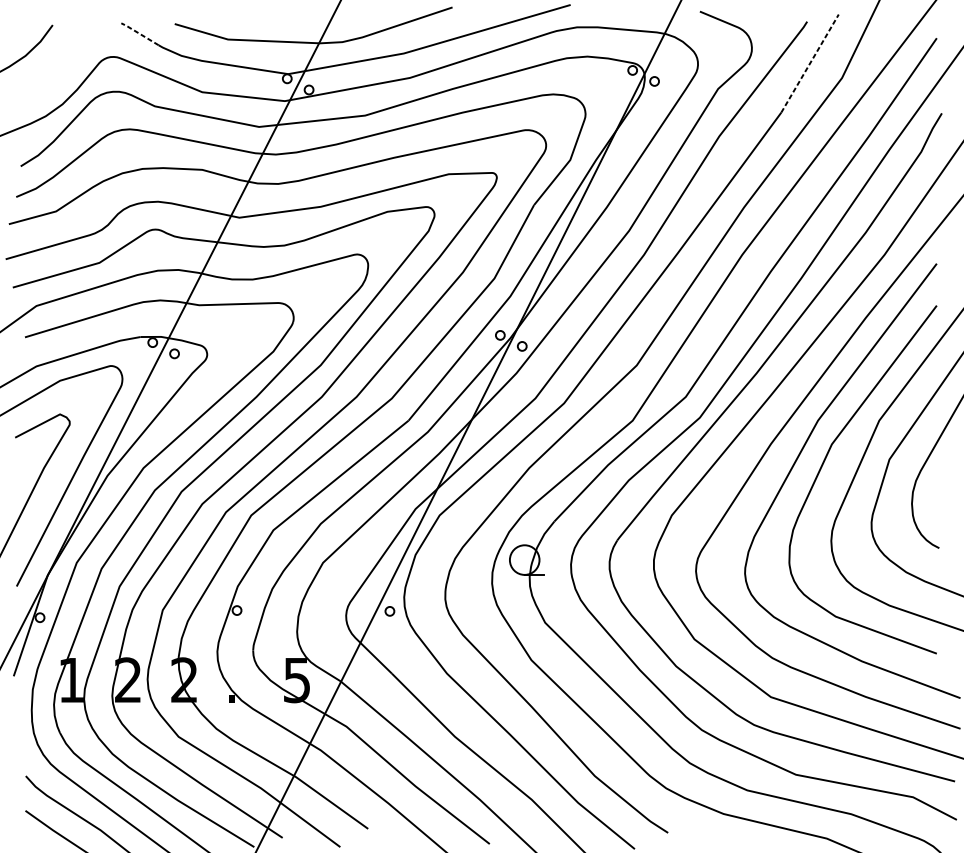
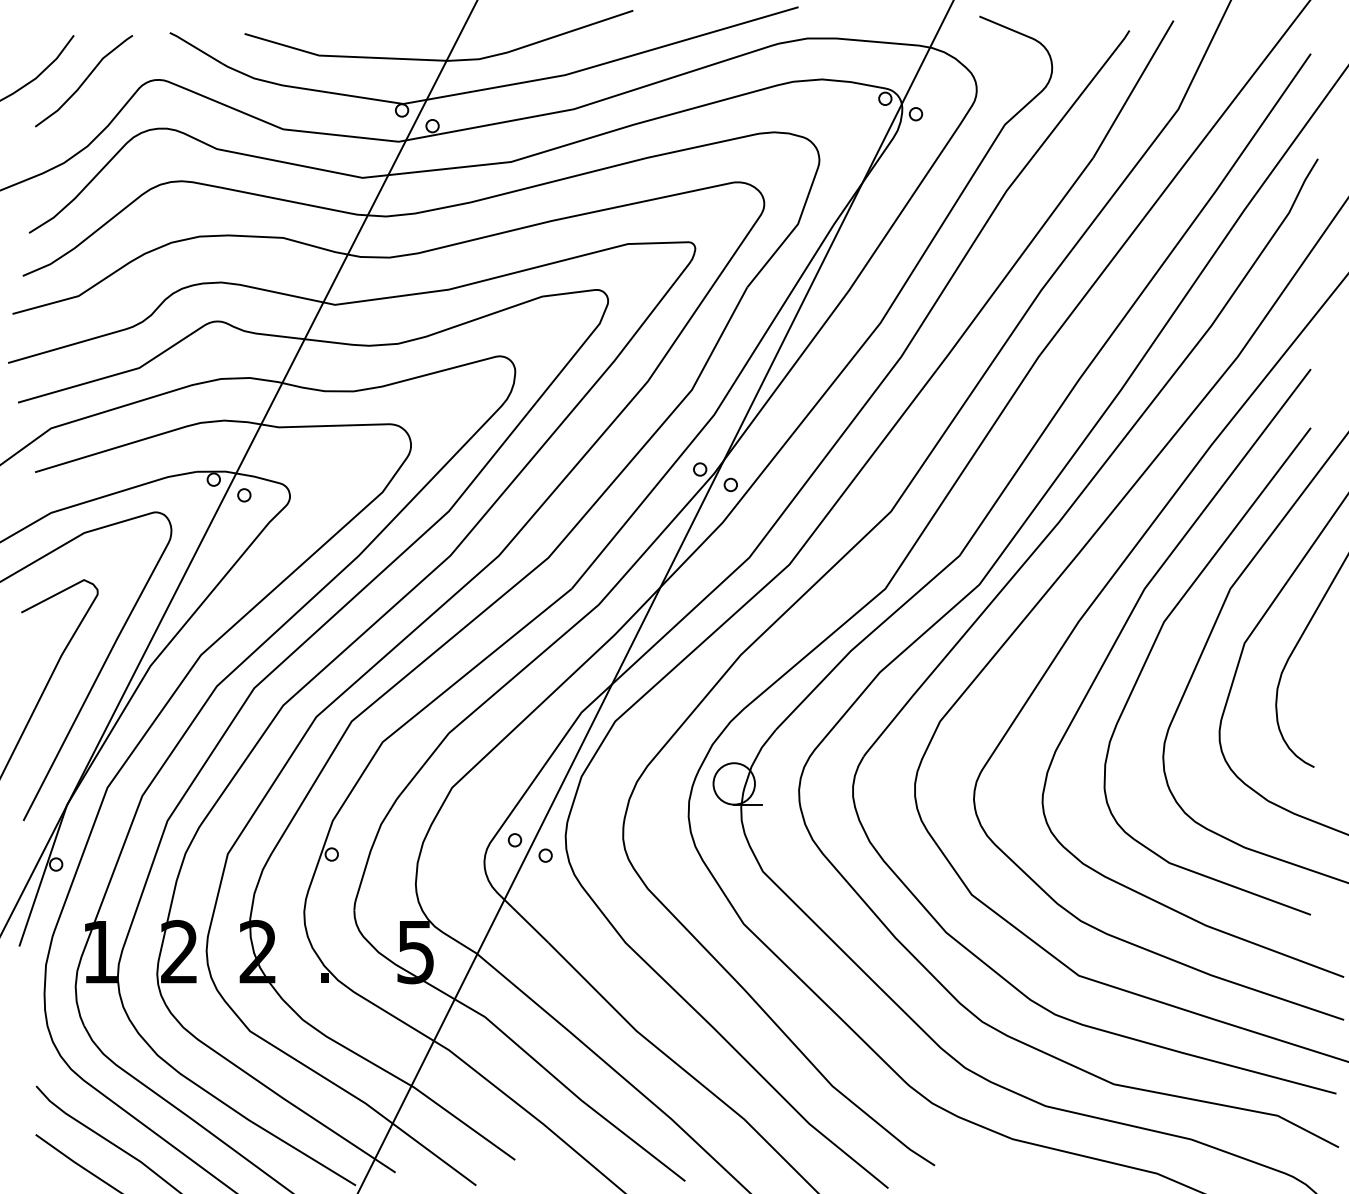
line: (139, 33) -> (195, 47), dashed -> solid
curve: (60, 58) -> (84, 81), added
line: (810, 63) -> (1133, 89), dashed -> solid
circle: (367, 600) -> (514, 840), added

